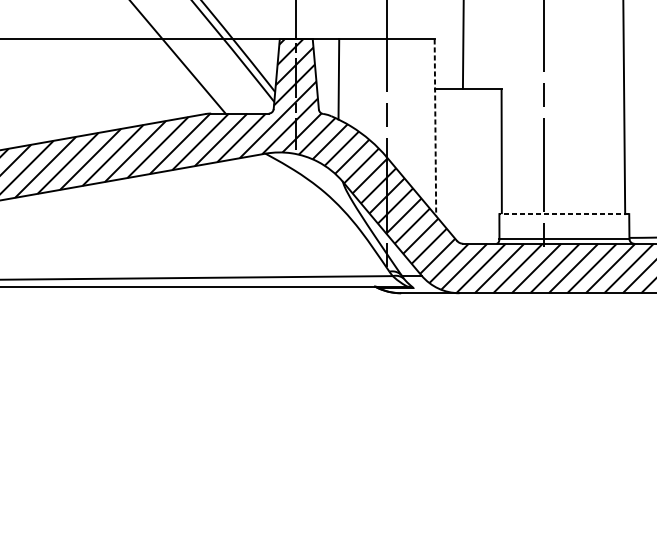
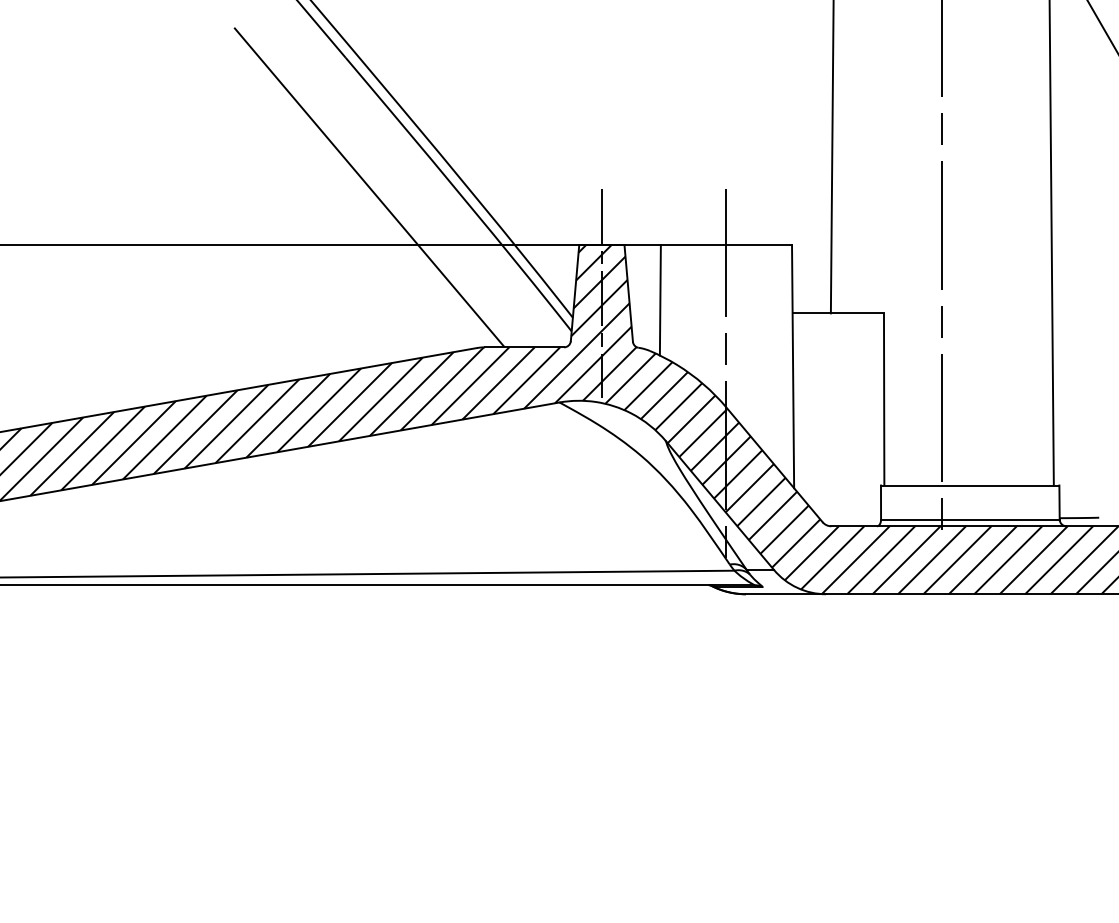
line: (435, 128) -> (793, 367), dashed -> solid
line: (563, 214) -> (969, 485), dashed -> solid

